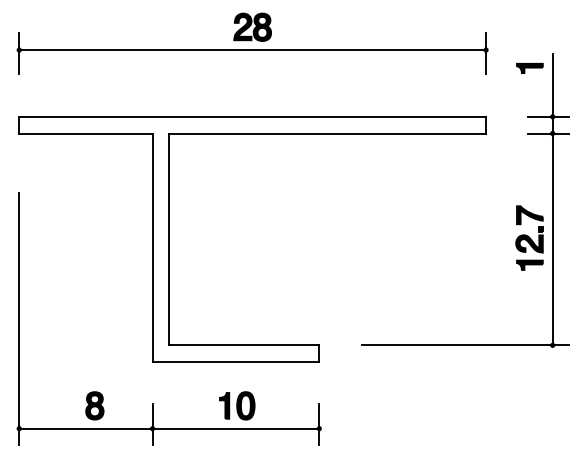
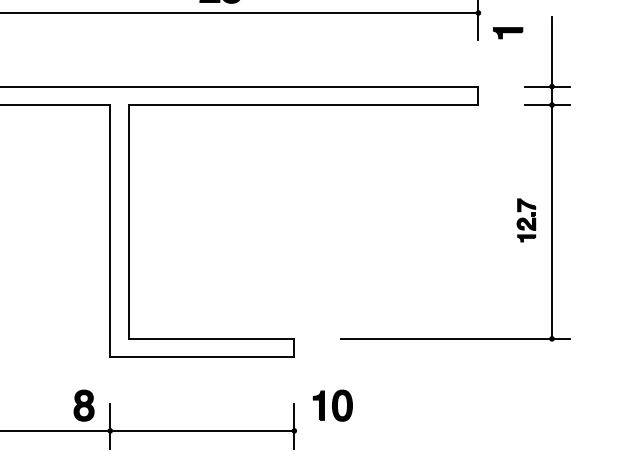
part: (529, 68) -> (507, 33), moved
part: (529, 237) -> (526, 219), size x0.6
part: (94, 405) -> (83, 405), moved
part: (237, 405) -> (333, 405), moved

